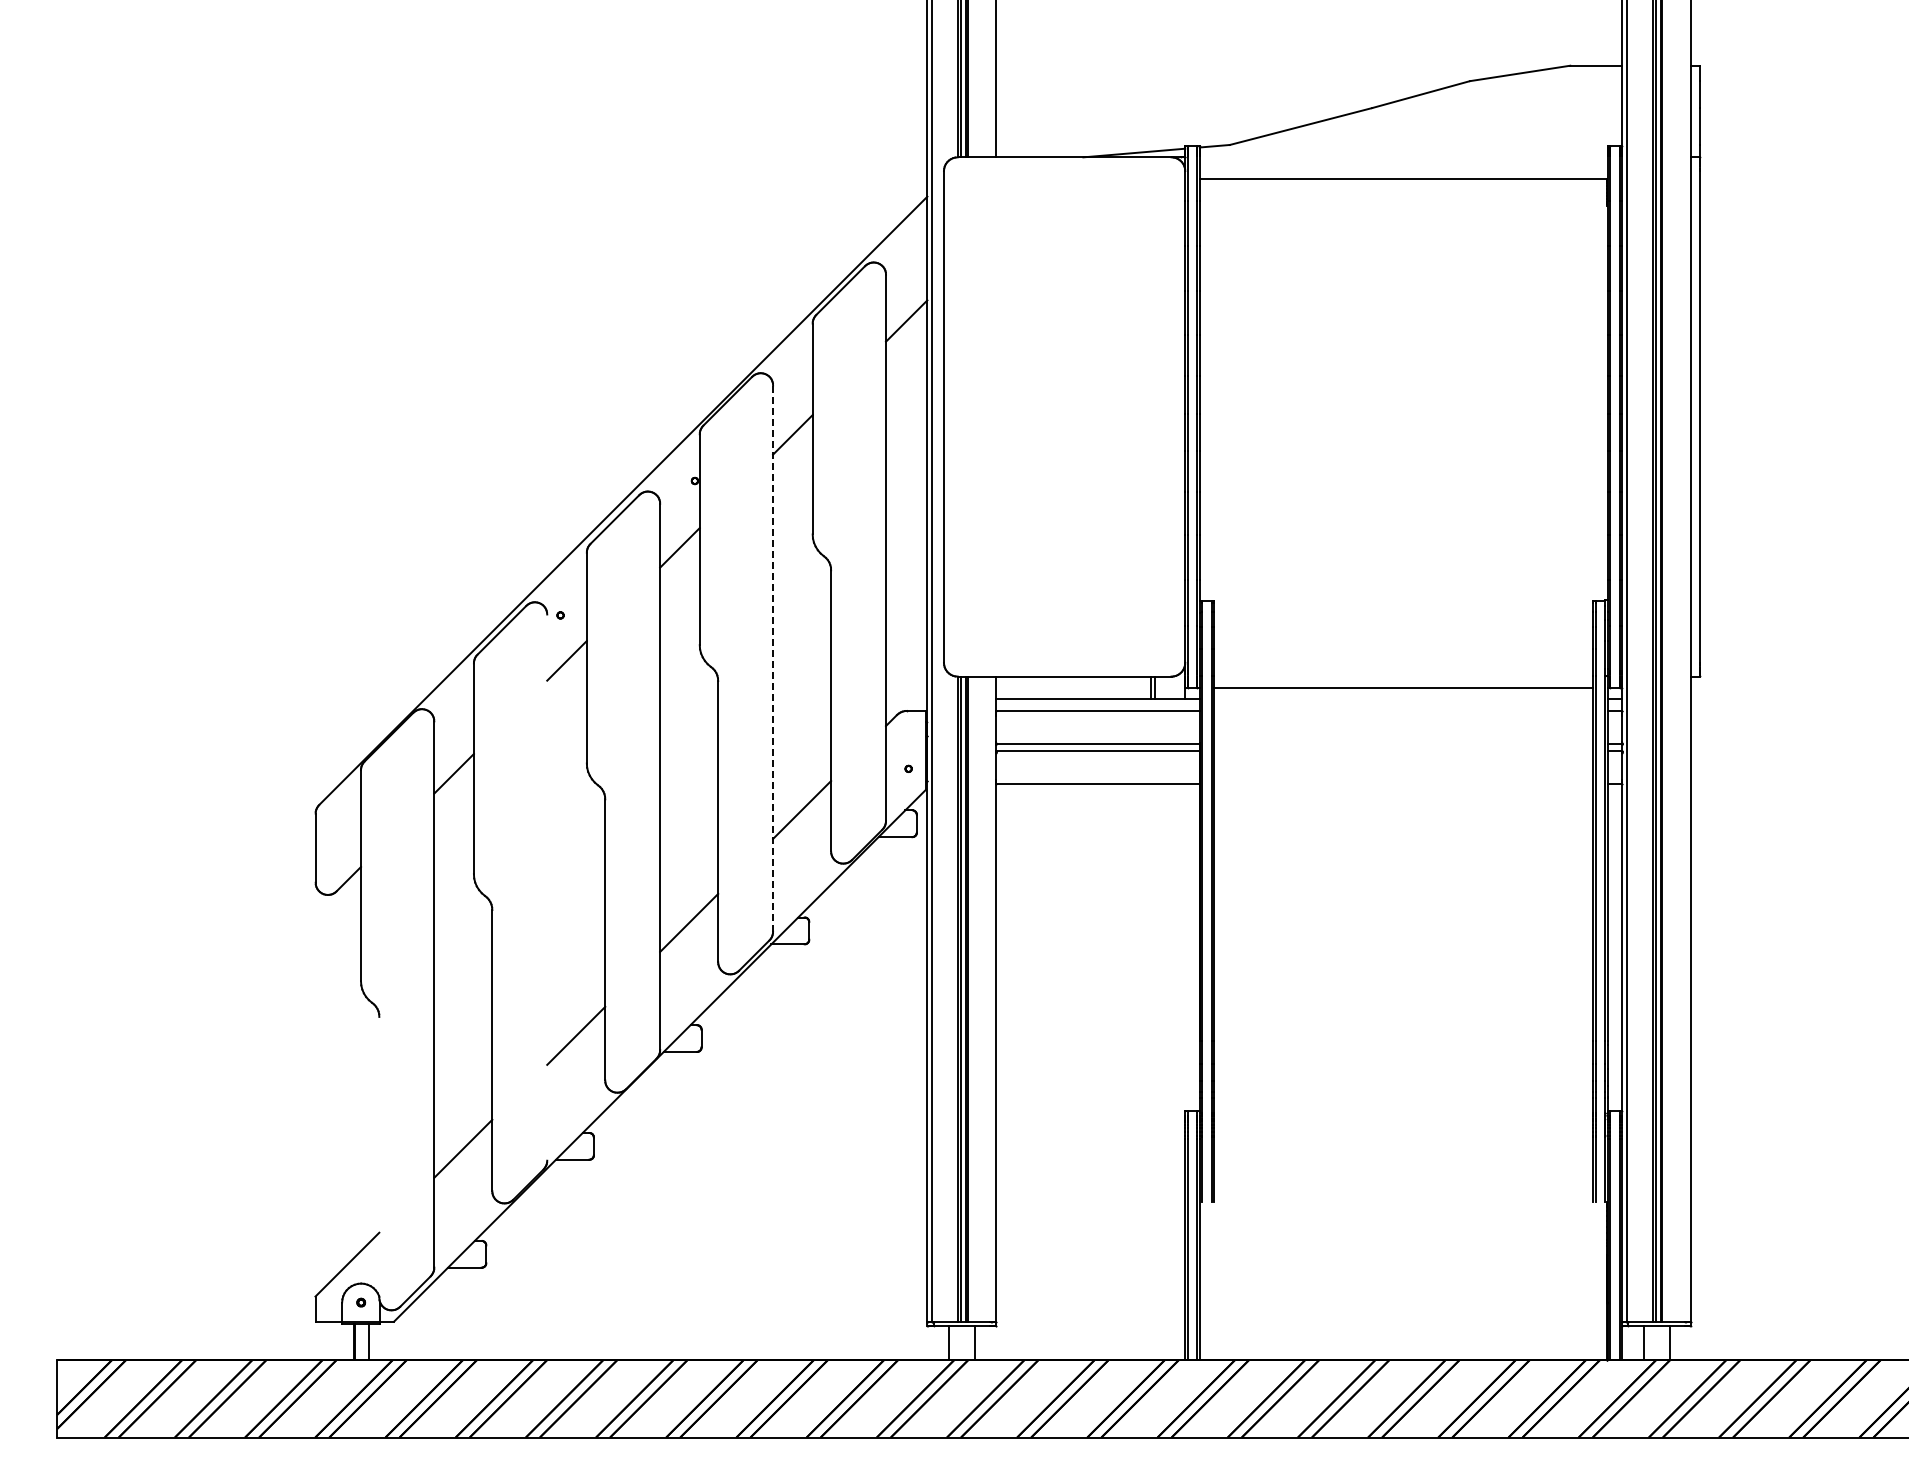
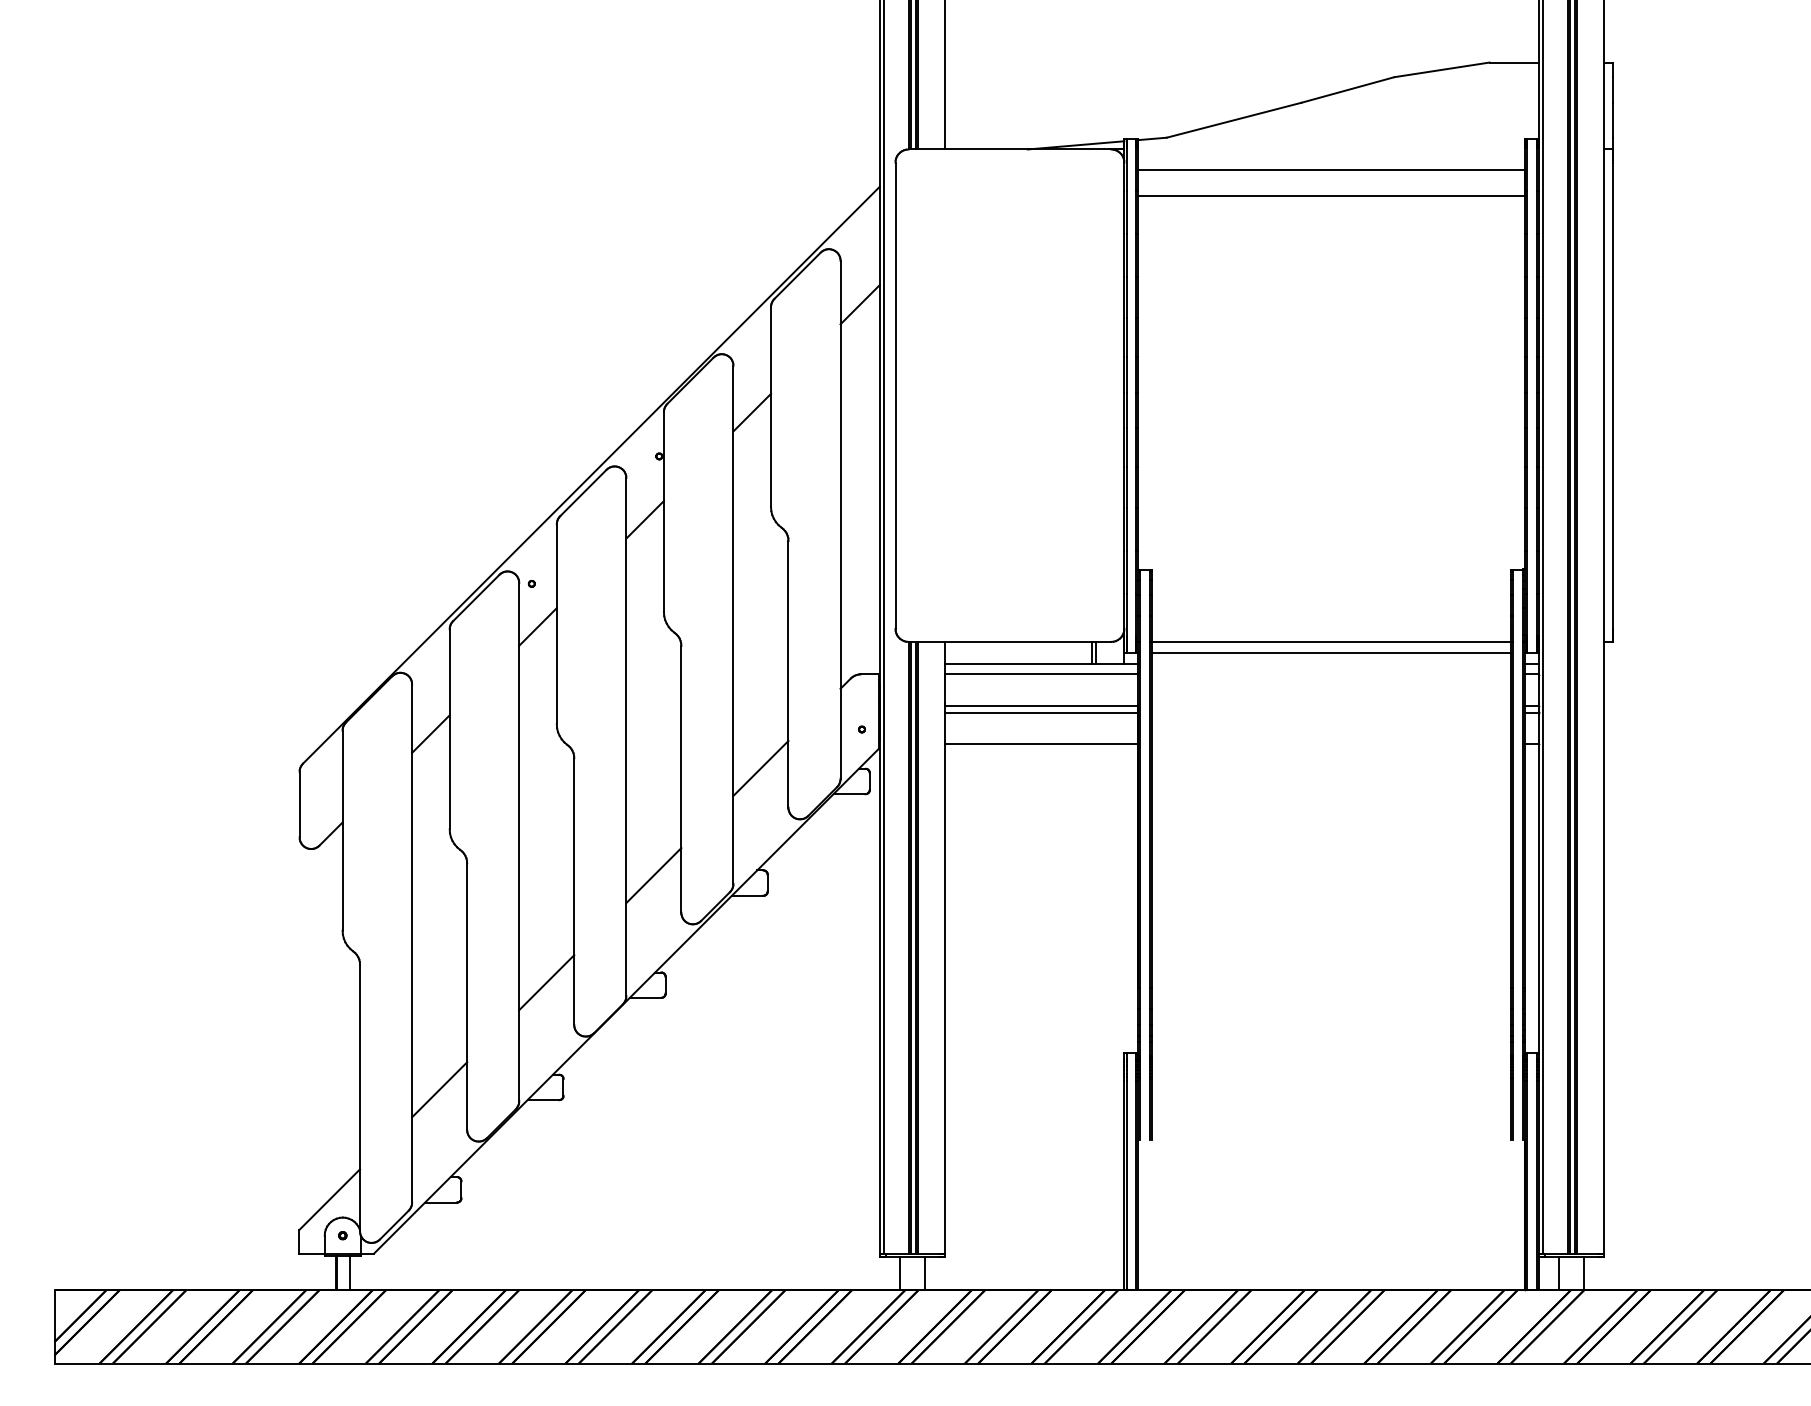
line: (1403, 205) -> (1331, 195), added
line: (773, 658) -> (733, 624), dashed -> solid
line: (1403, 676) -> (1331, 641), added
line: (547, 887) -> (519, 841), added
line: (379, 1157) -> (360, 1098), added

